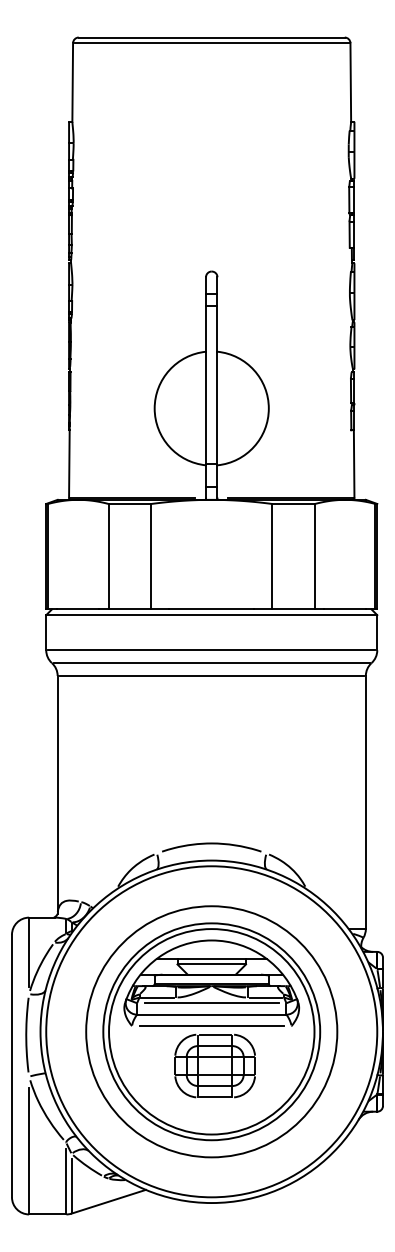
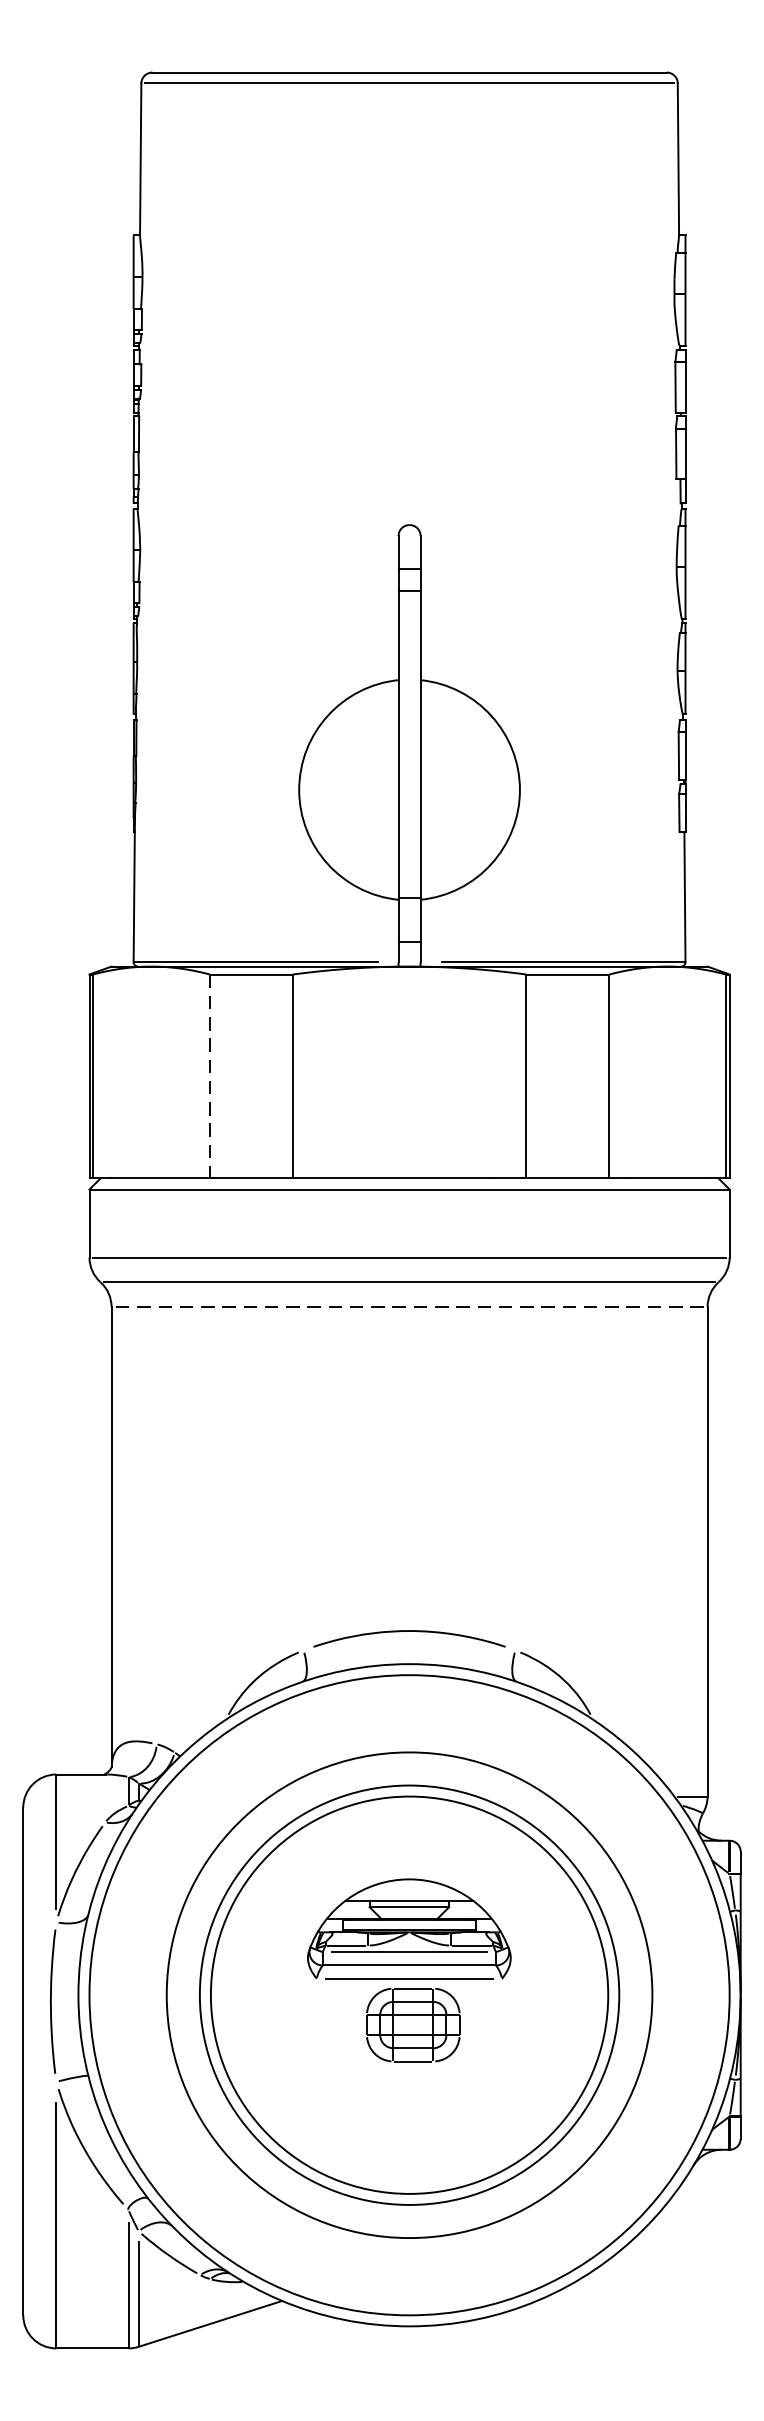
line: (108, 556) -> (209, 1076), solid -> dashed
line: (211, 675) -> (409, 1306), solid -> dashed
part: (211, 1018) -> (409, 1969), size x0.6

